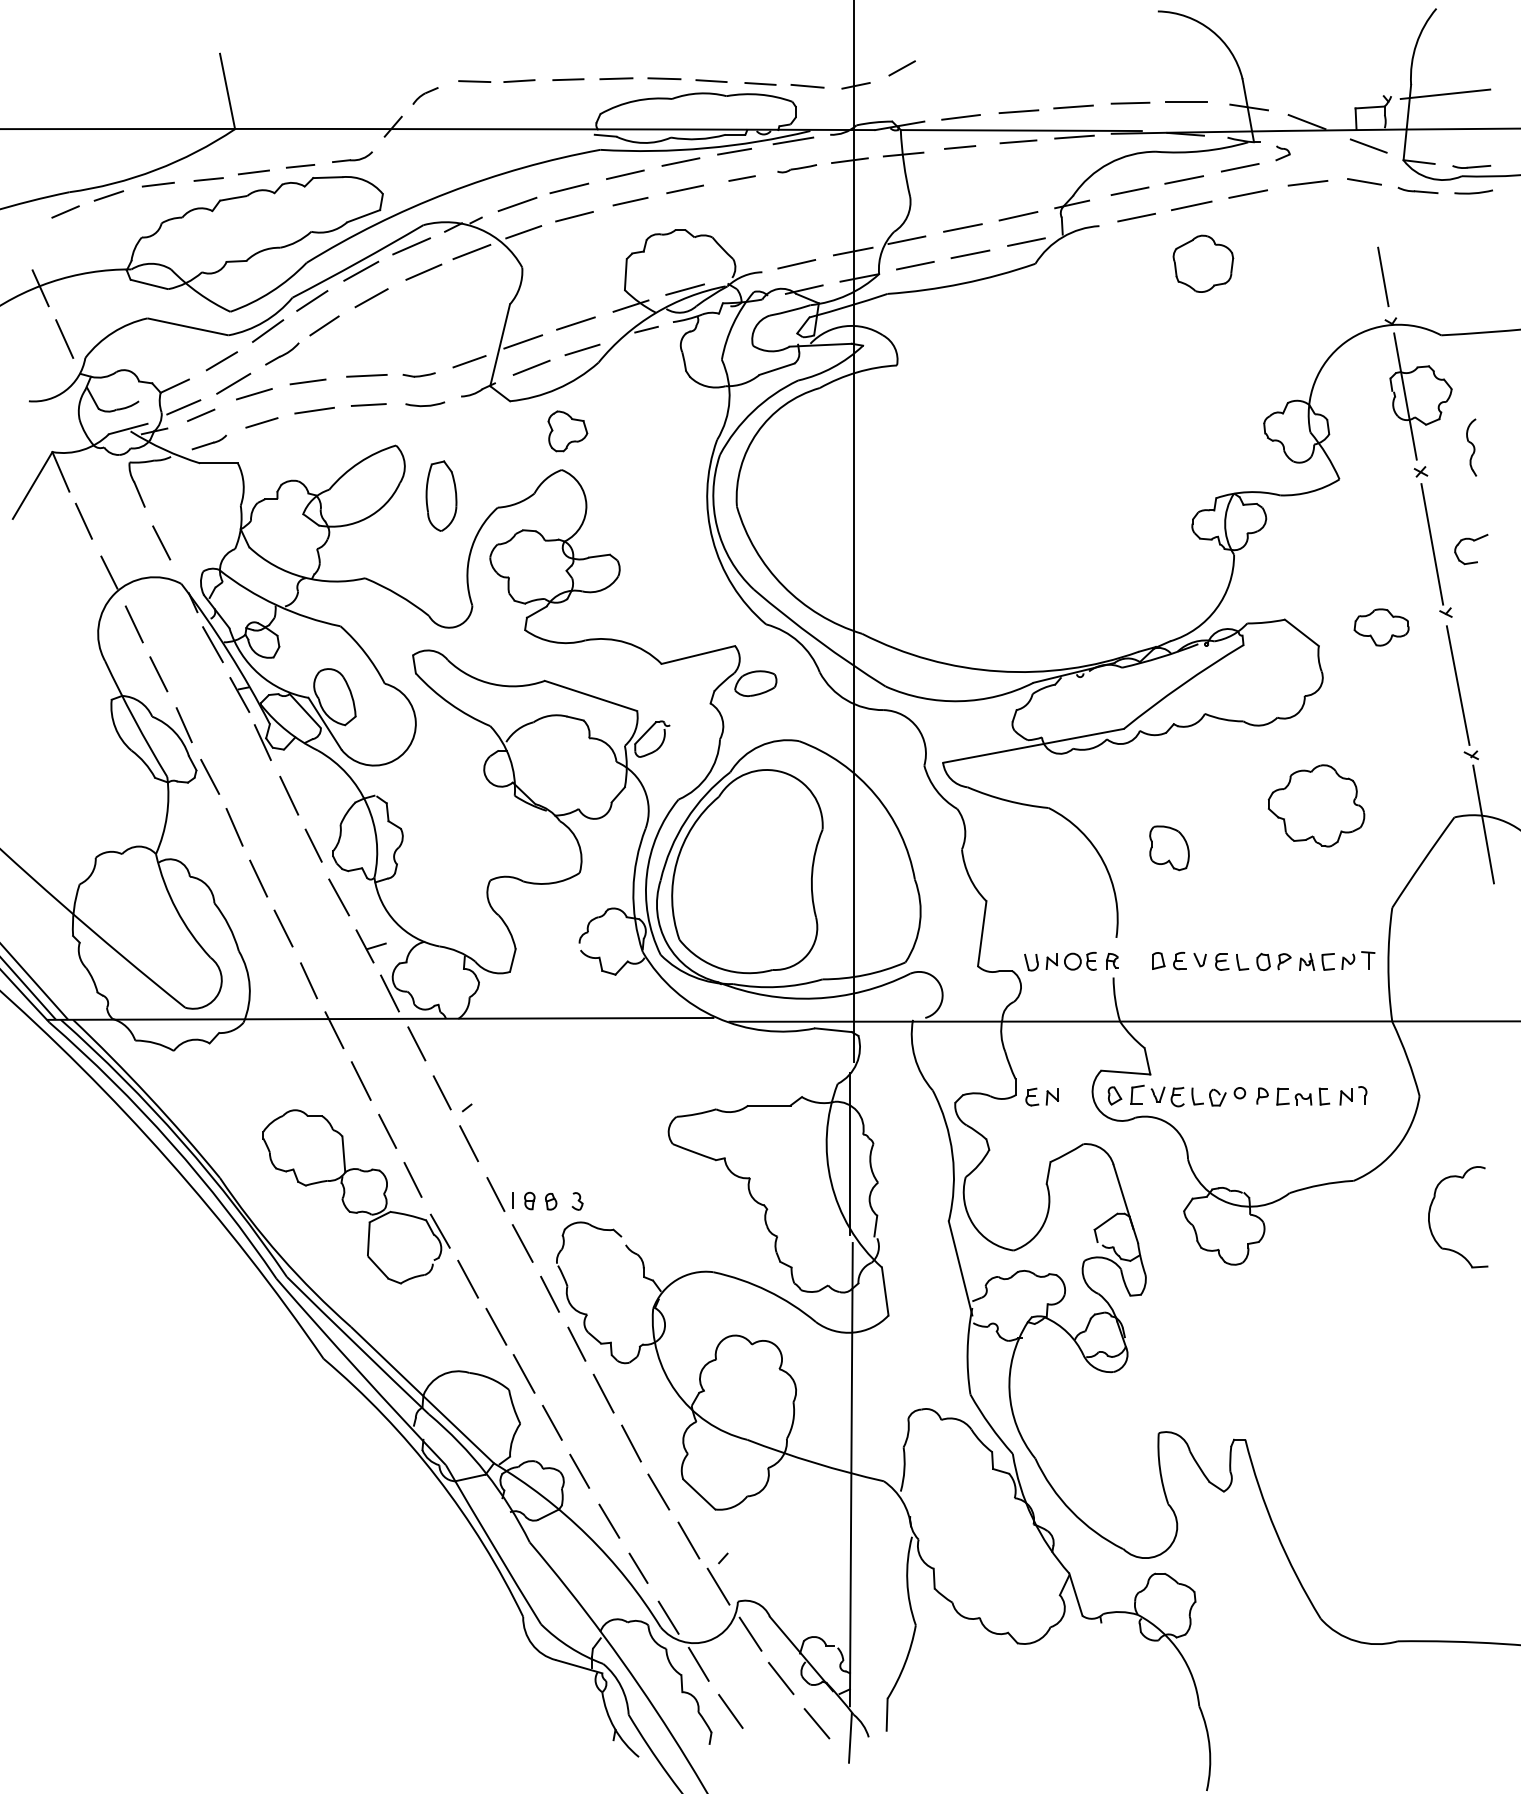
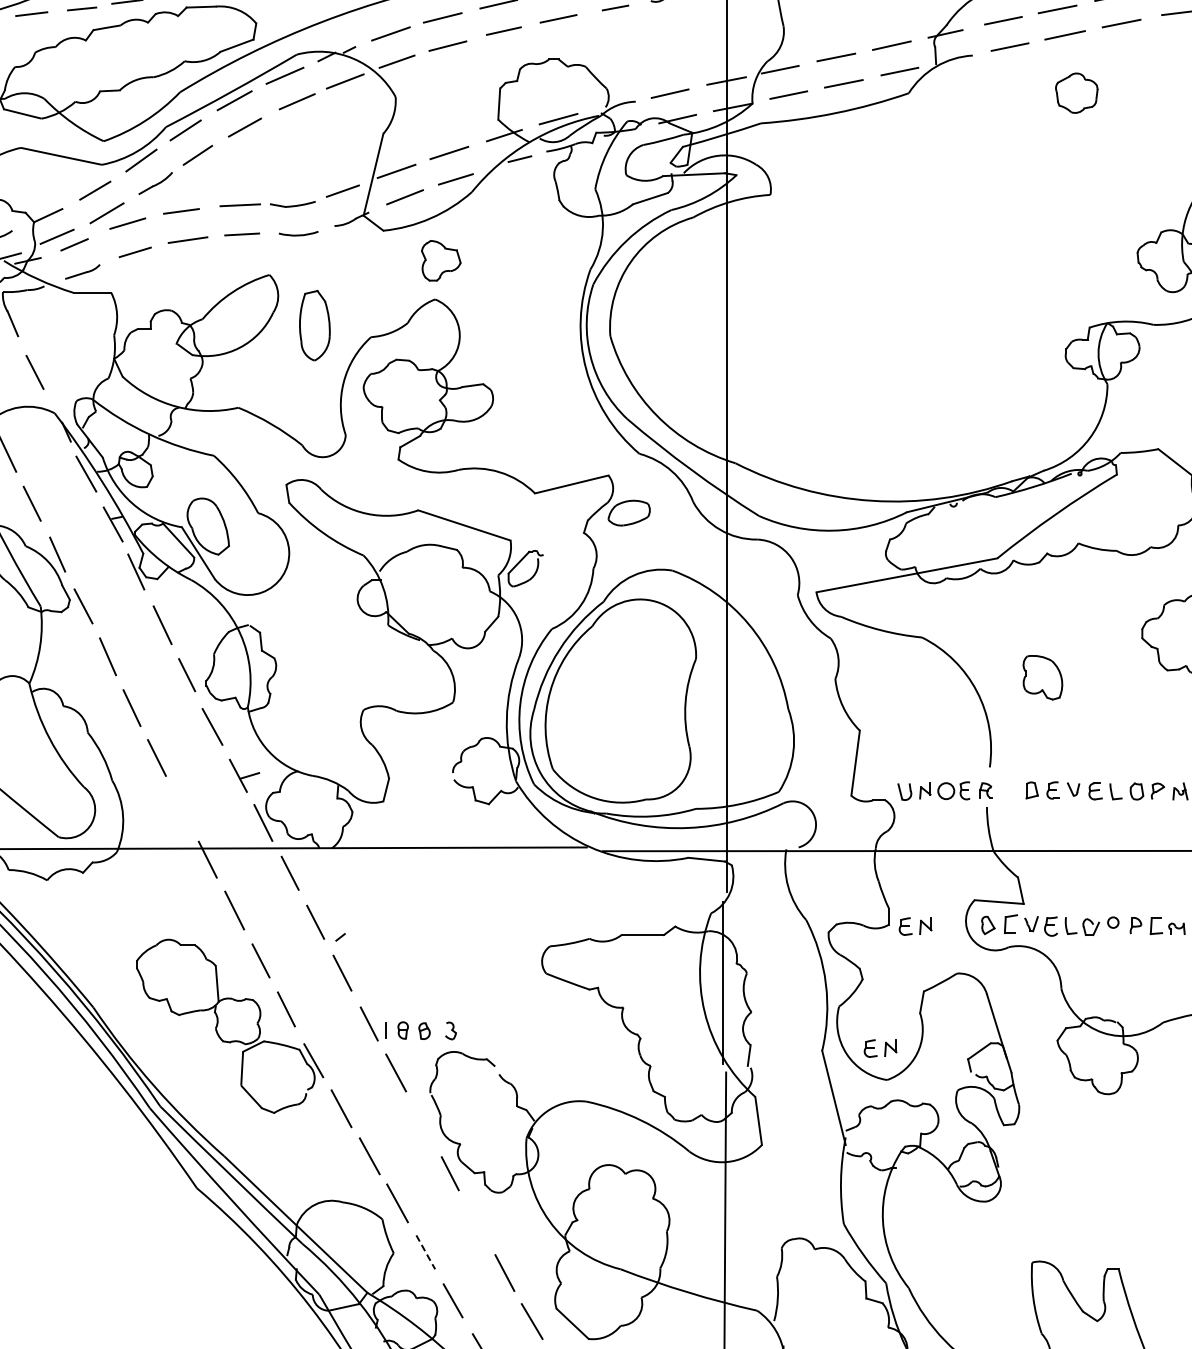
part: (1203, 263) -> (1076, 92), size x0.7
part: (418, 374) -> (291, 203), size x1.4
line: (309, 980) -> (182, 809), removed
part: (1007, 1218) -> (880, 1047), added
line: (550, 1293) -> (423, 1122), removed
line: (603, 1393) -> (476, 1222), removed
line: (552, 1423) -> (425, 1252), solid -> dashed

